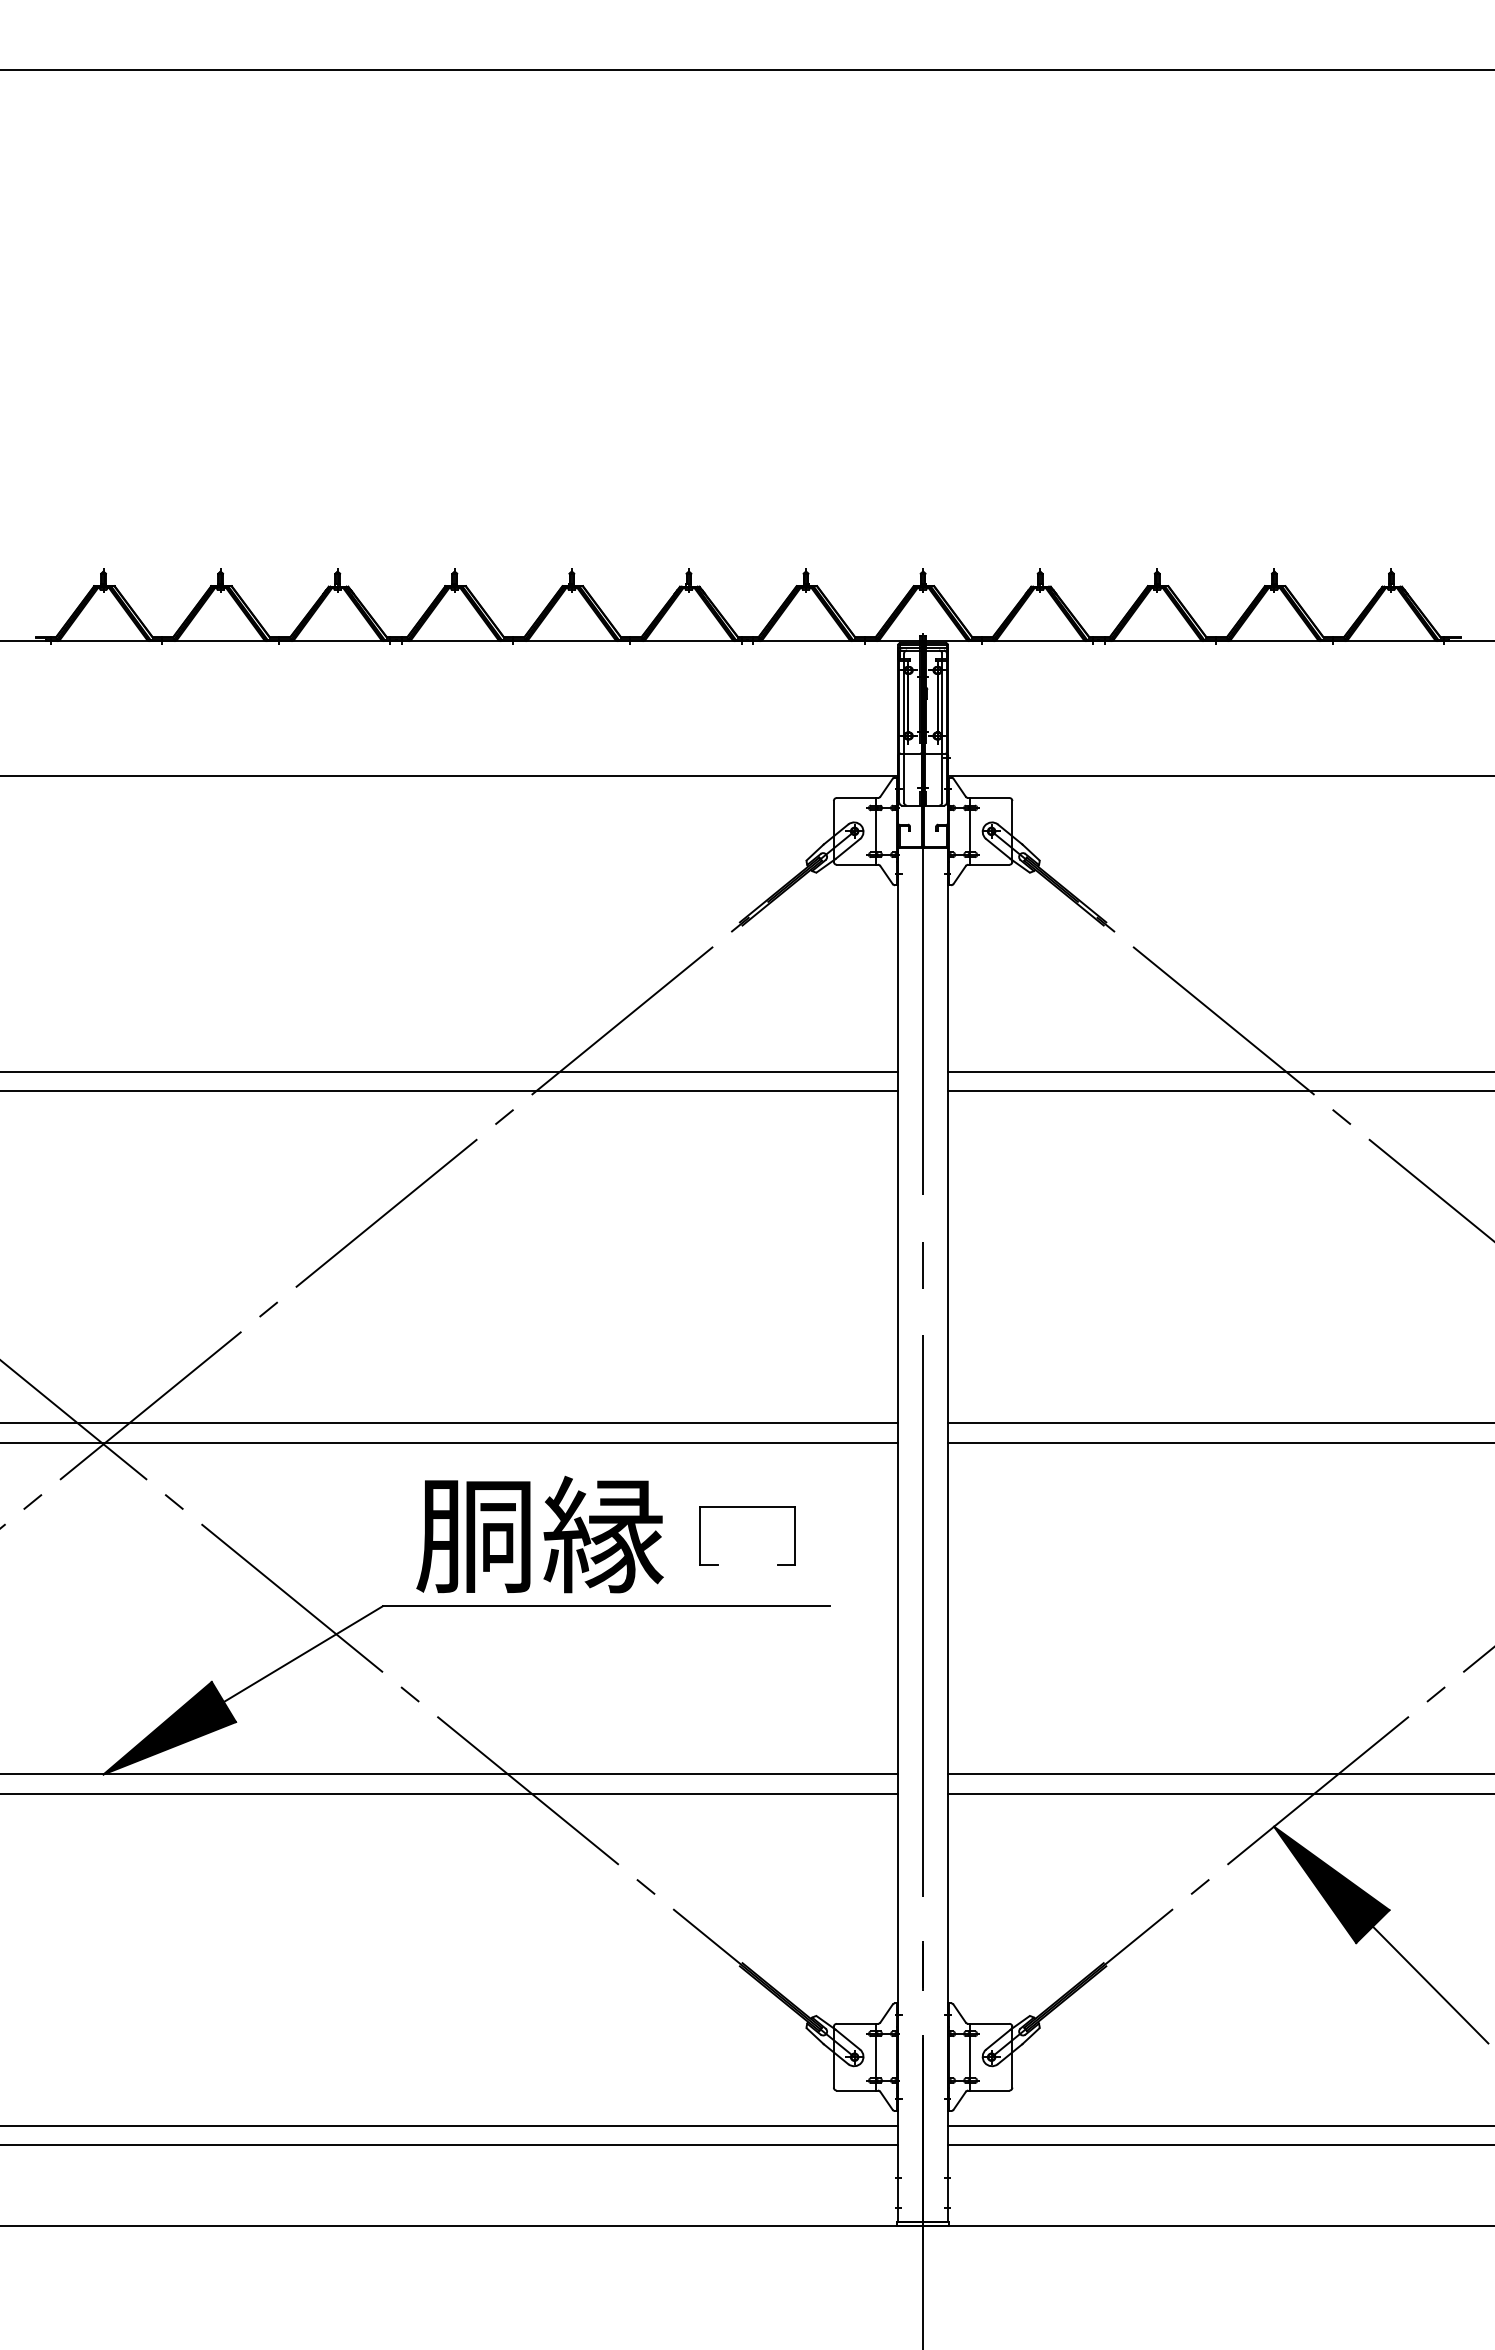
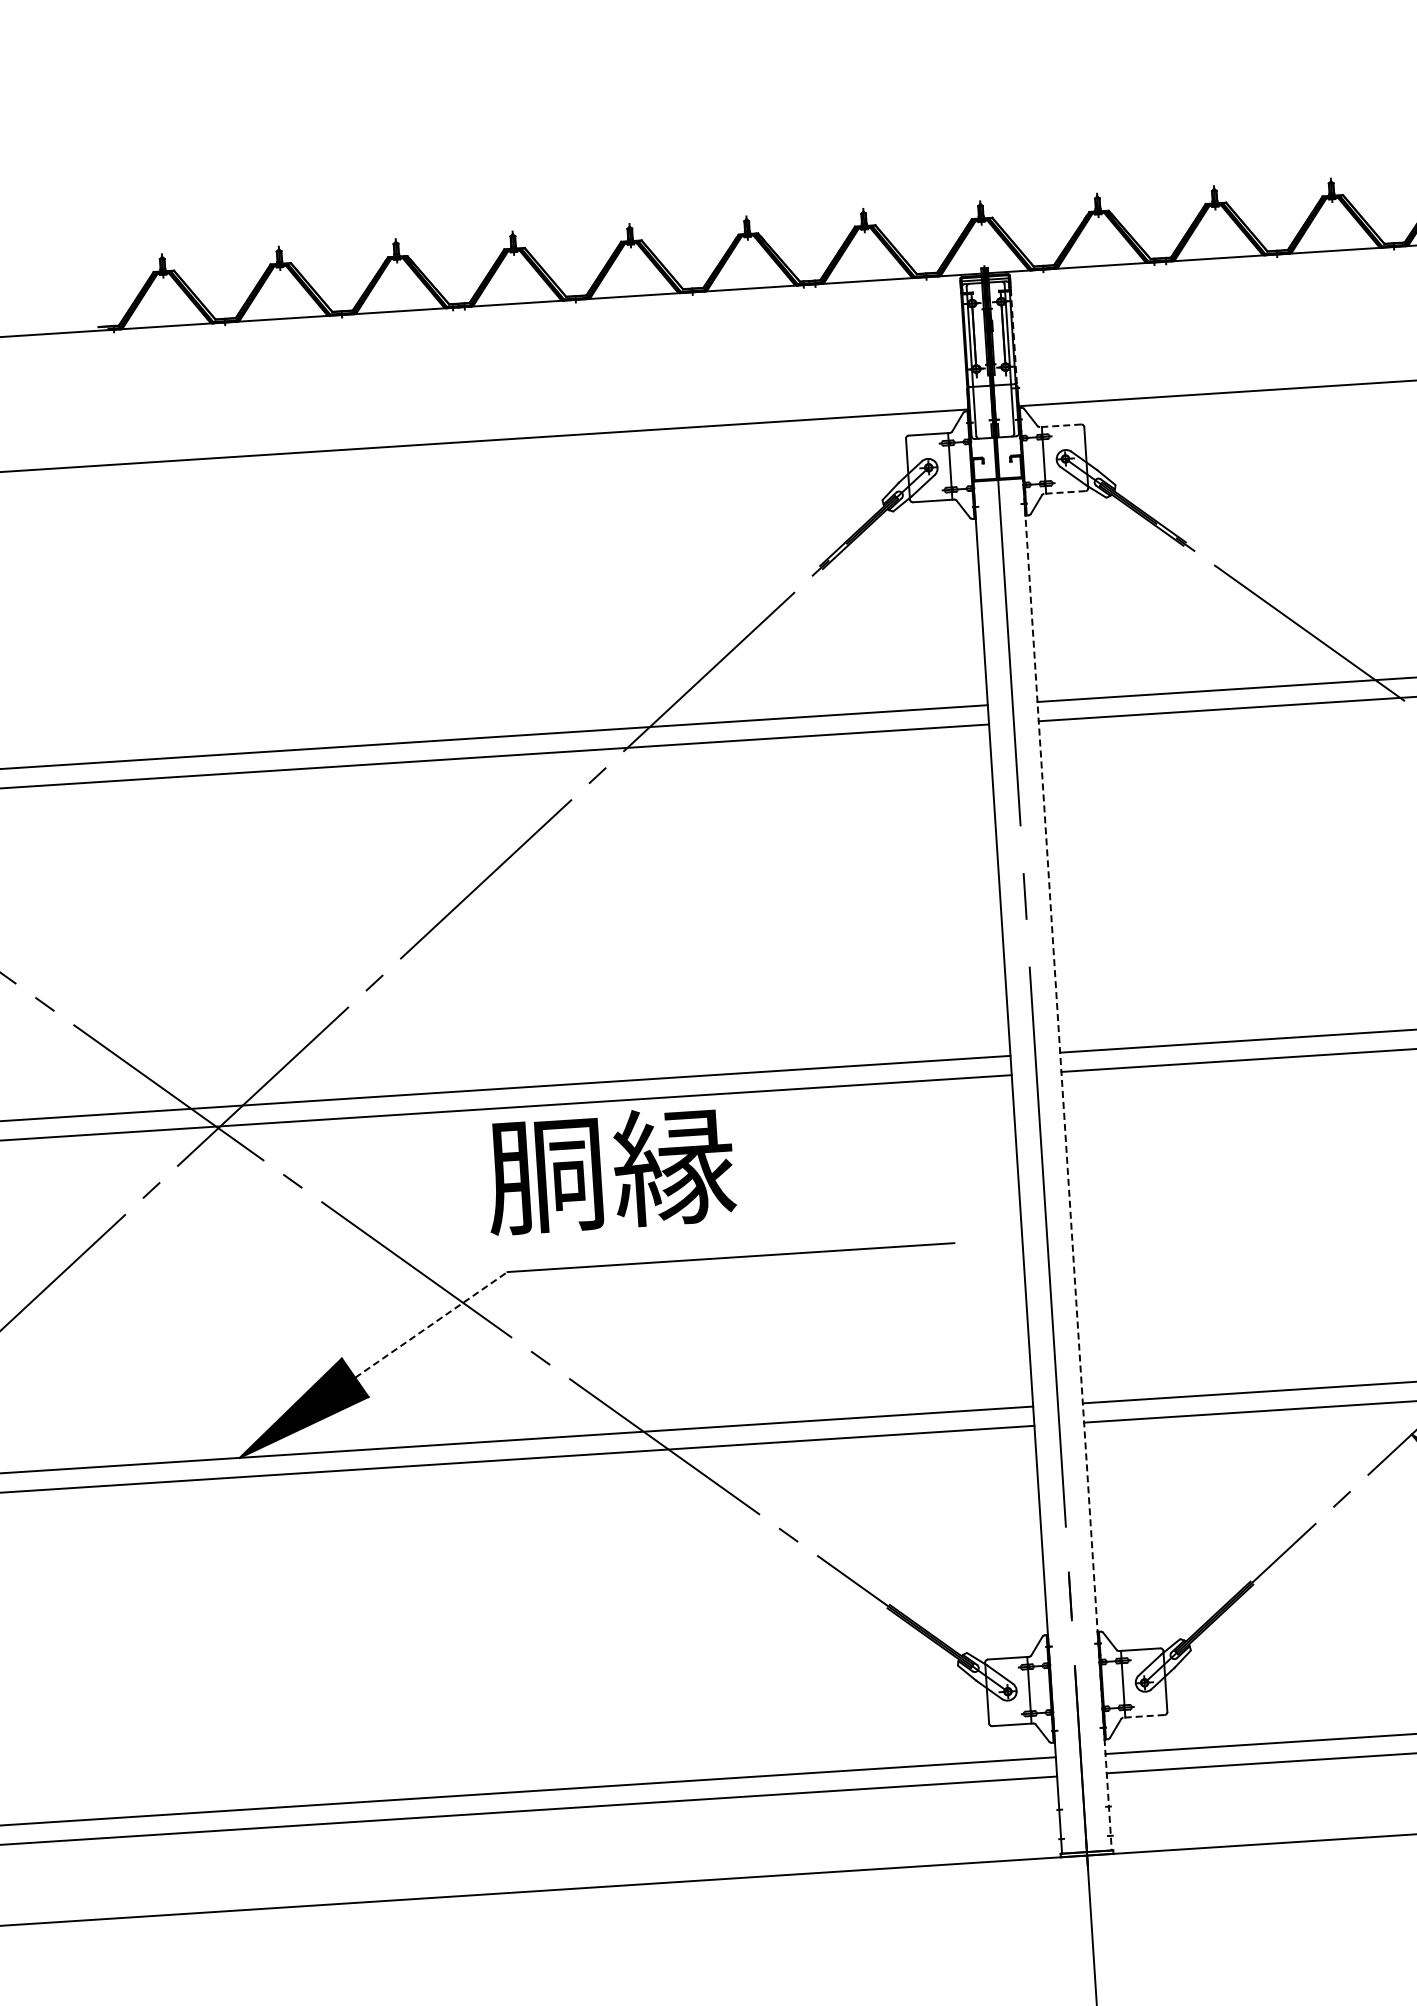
line: (988, 798) -> (1060, 426), solid -> dashed
line: (988, 864) -> (1064, 492), solid -> dashed
line: (948, 1435) -> (1061, 1064), solid -> dashed
part: (747, 1507) -> (865, 1149), removed
text: (539, 1534) -> (610, 1170), moved
line: (303, 1654) -> (431, 1325), solid -> dashed
line: (988, 2090) -> (1143, 1716), solid -> dashed

